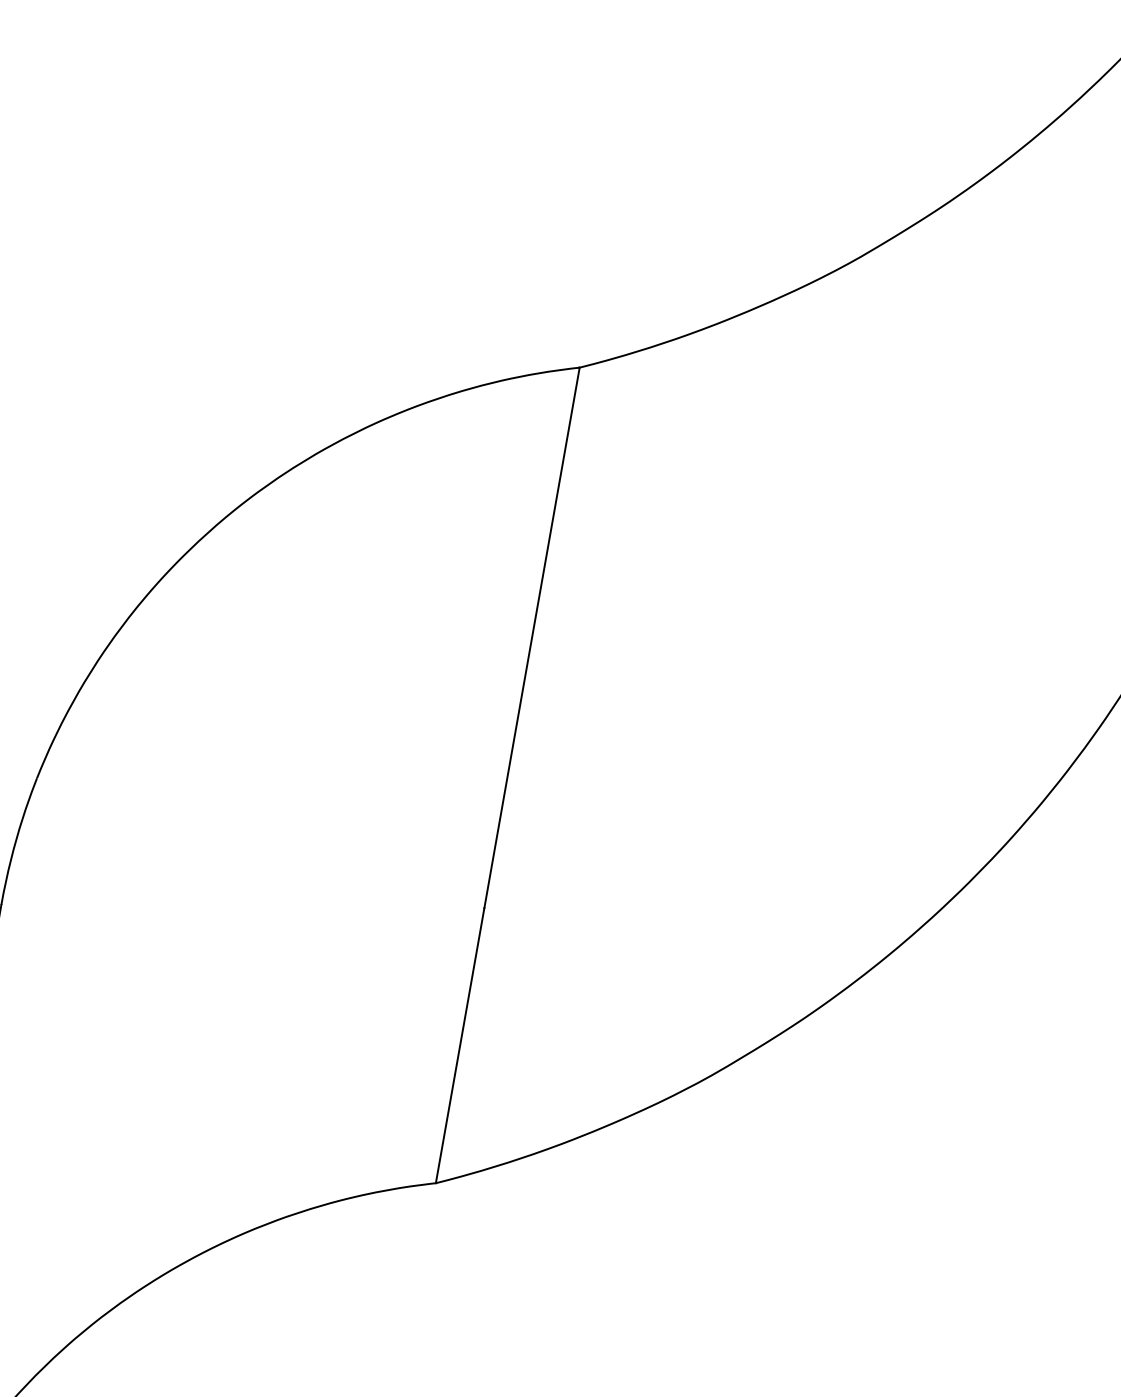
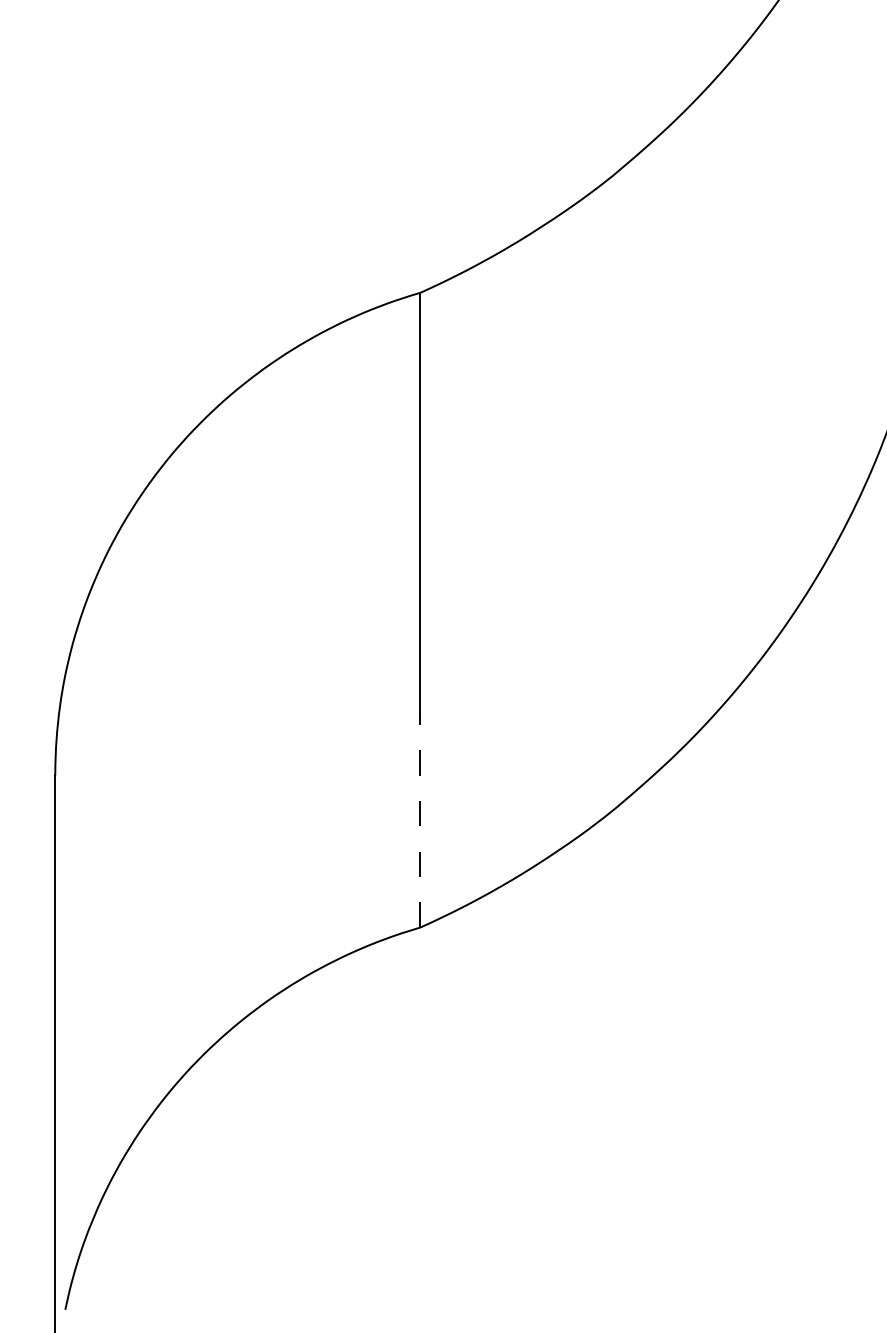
line: (460, 1045) -> (420, 820), solid -> dashed

